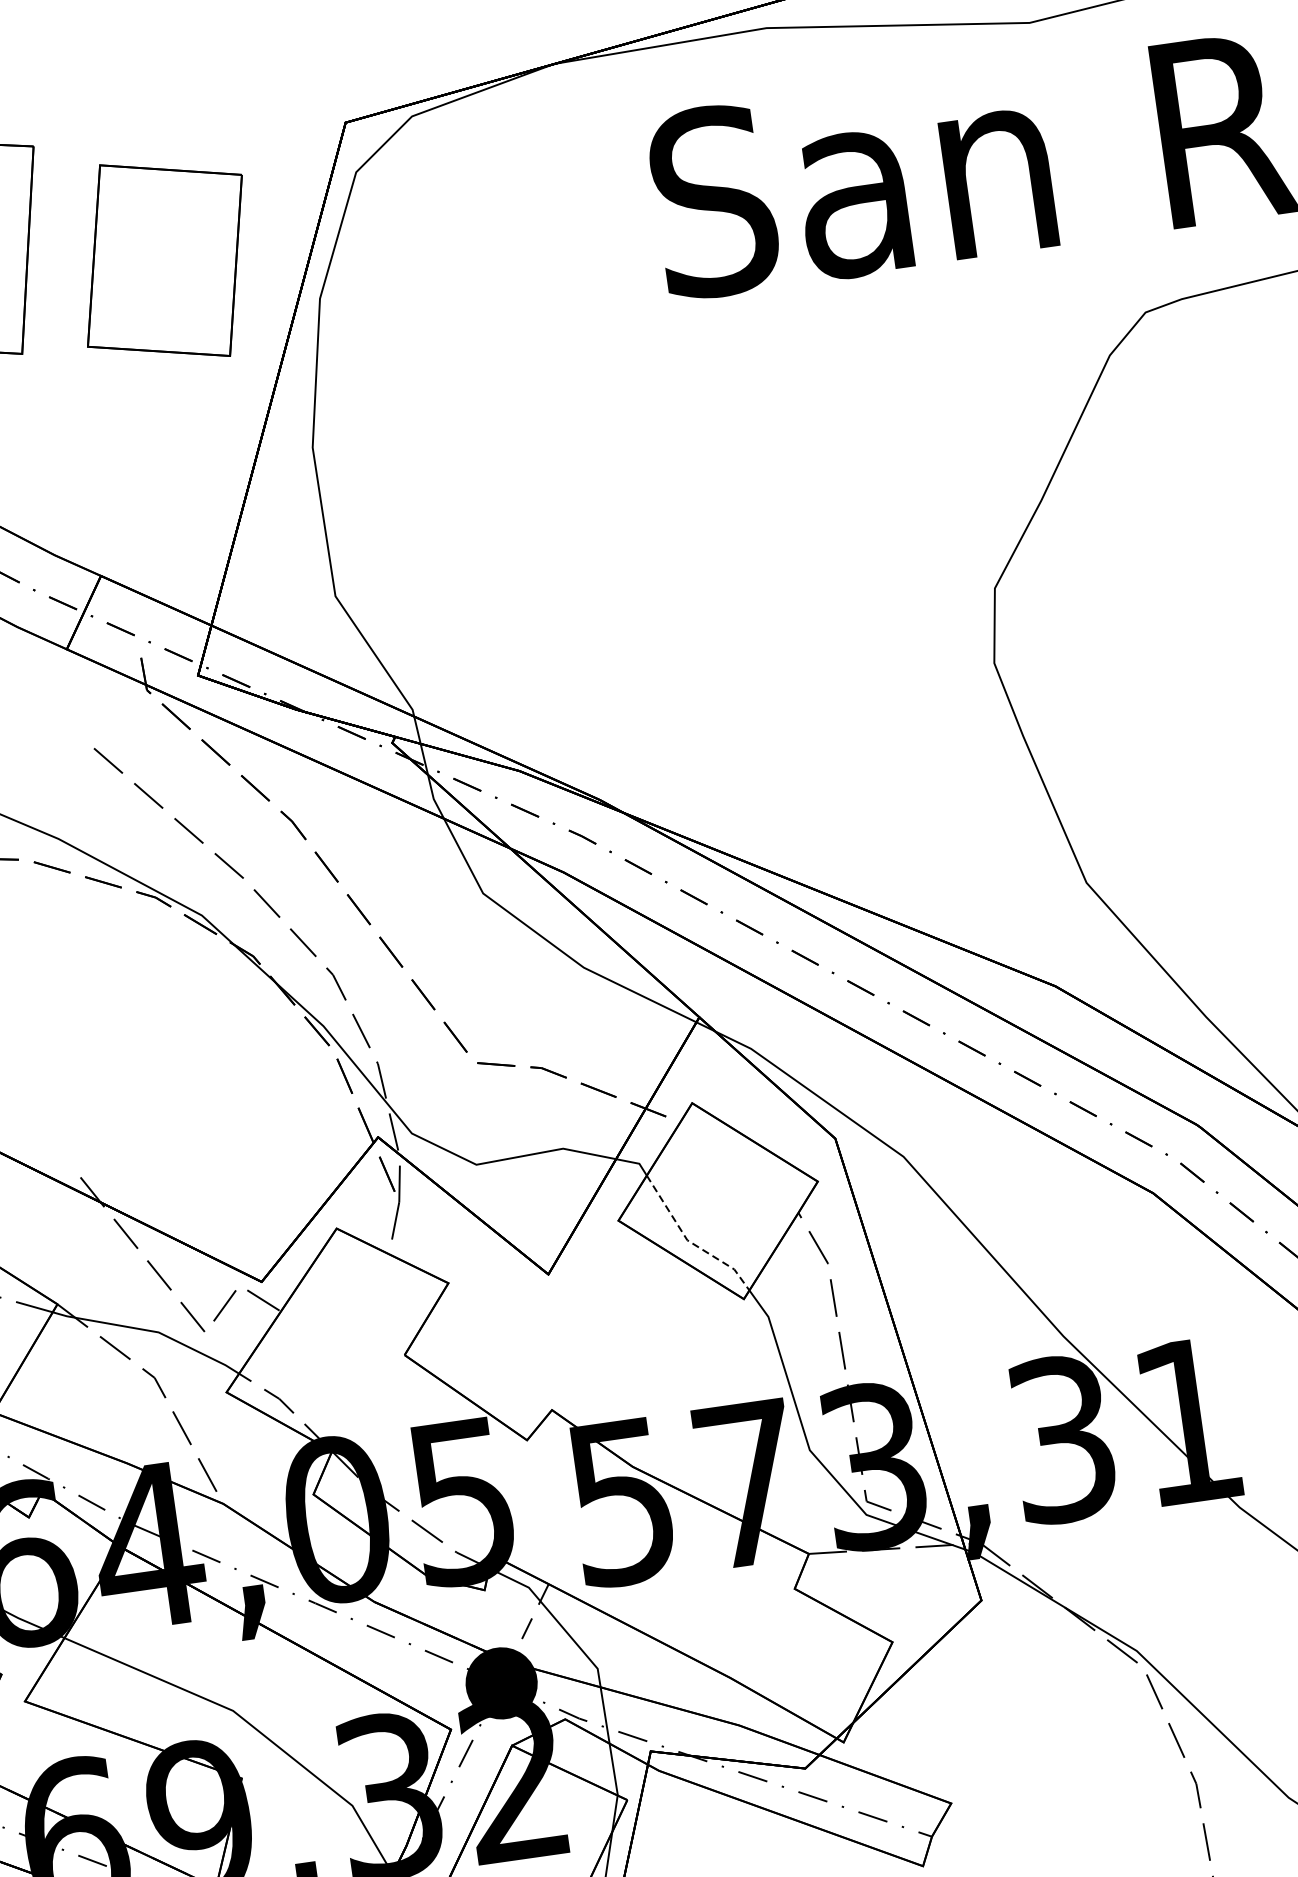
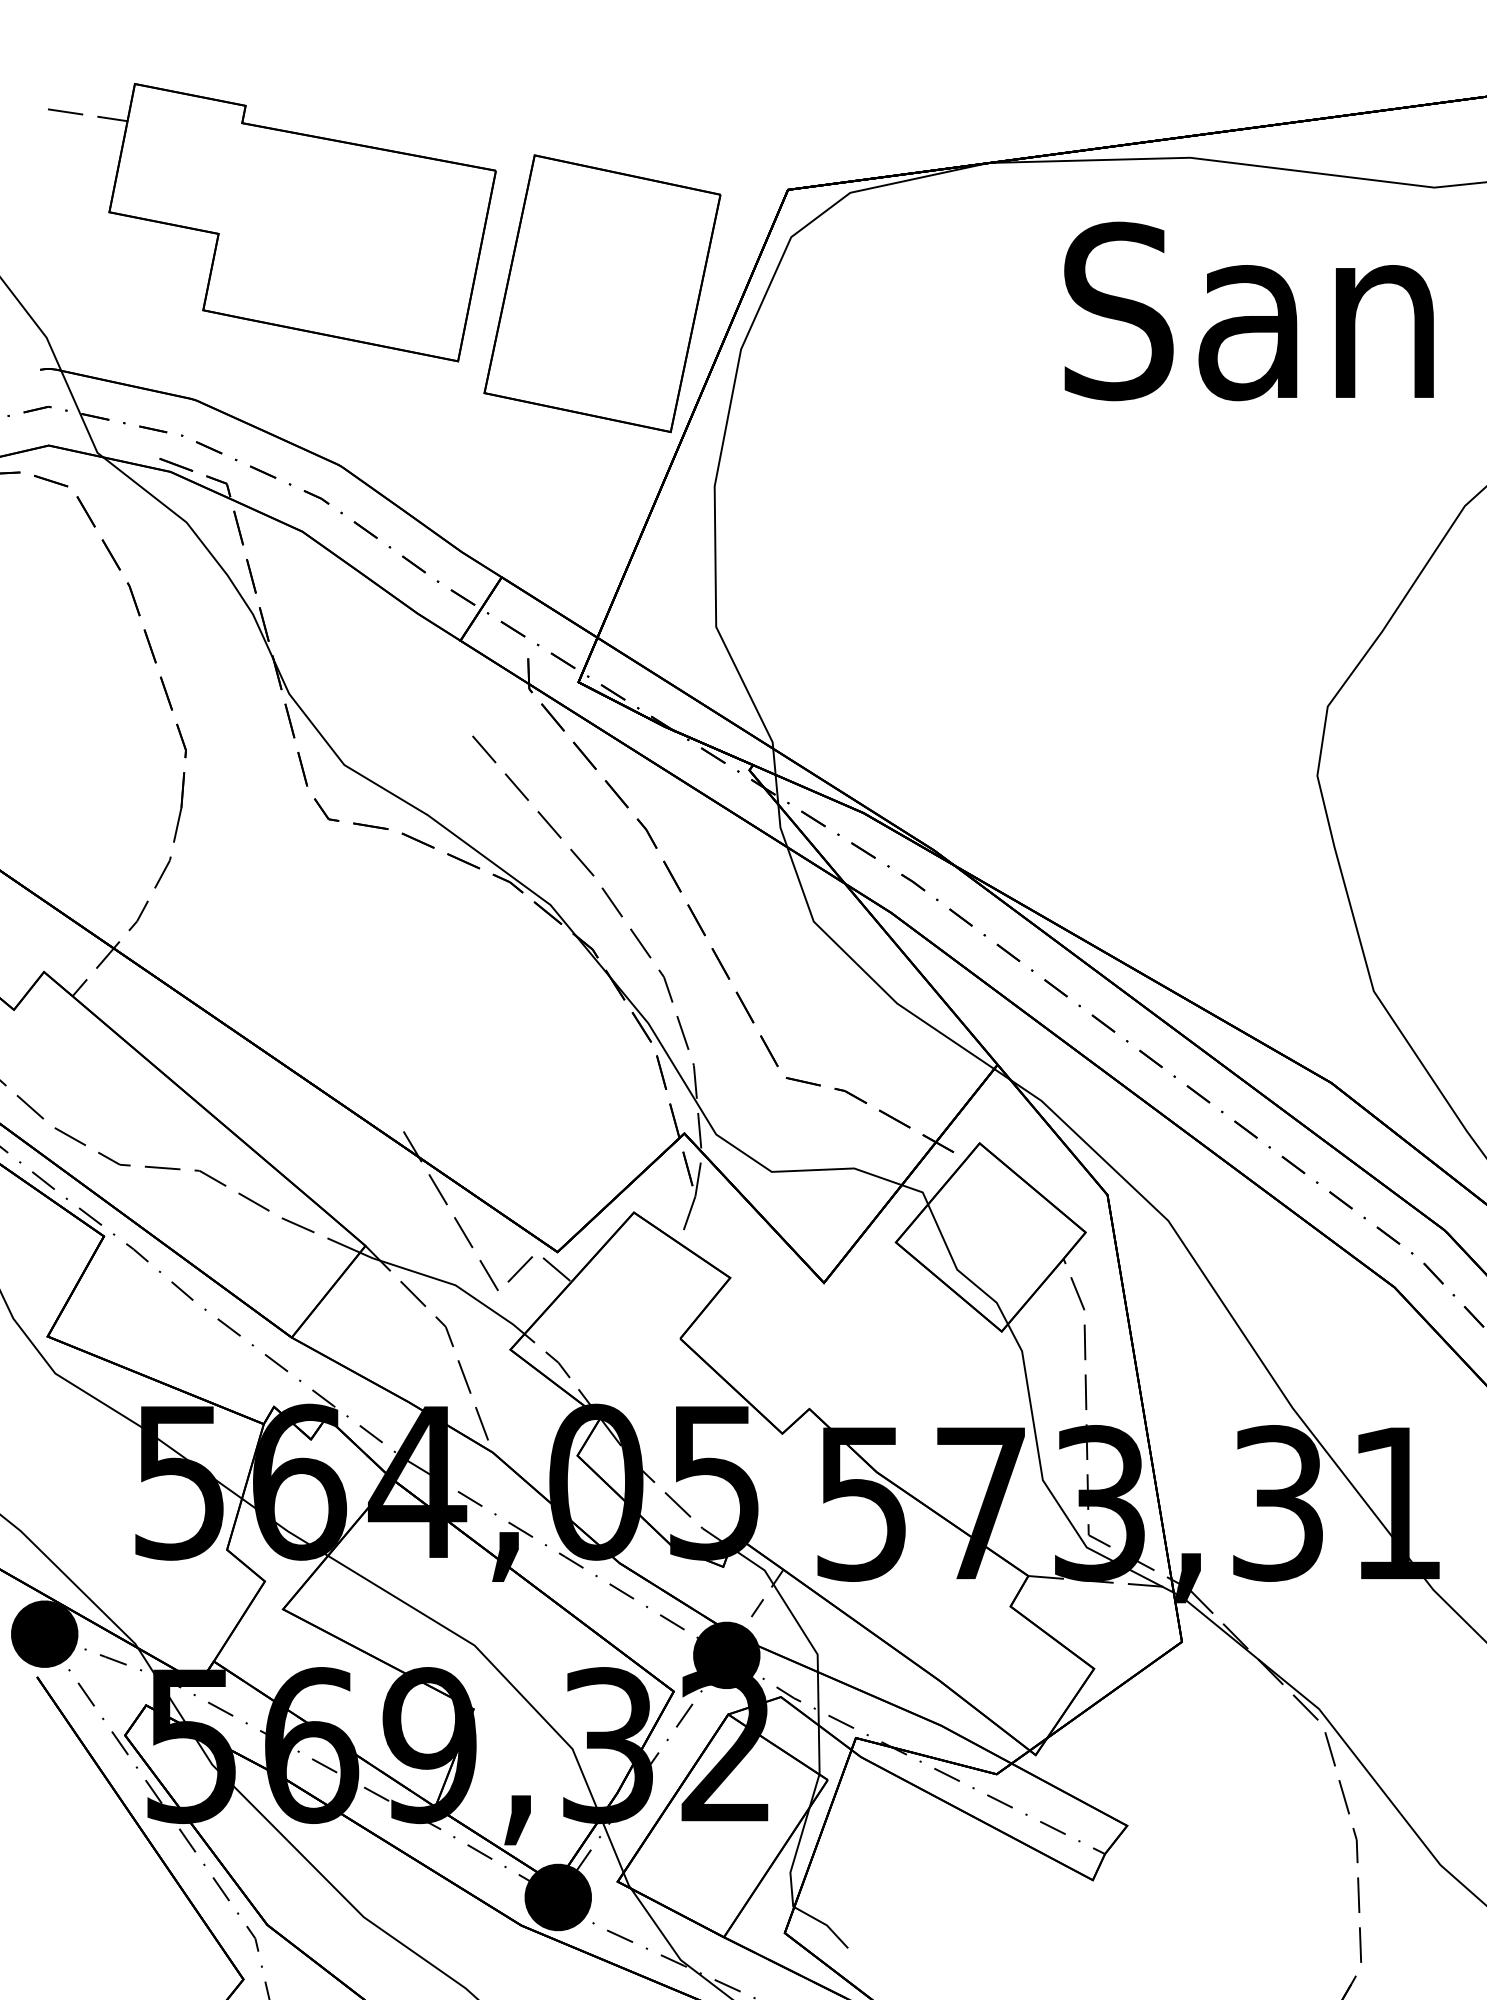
part: (164, 260) -> (602, 293), size x1.43
line: (690, 1241) -> (959, 1271), dashed -> solid

